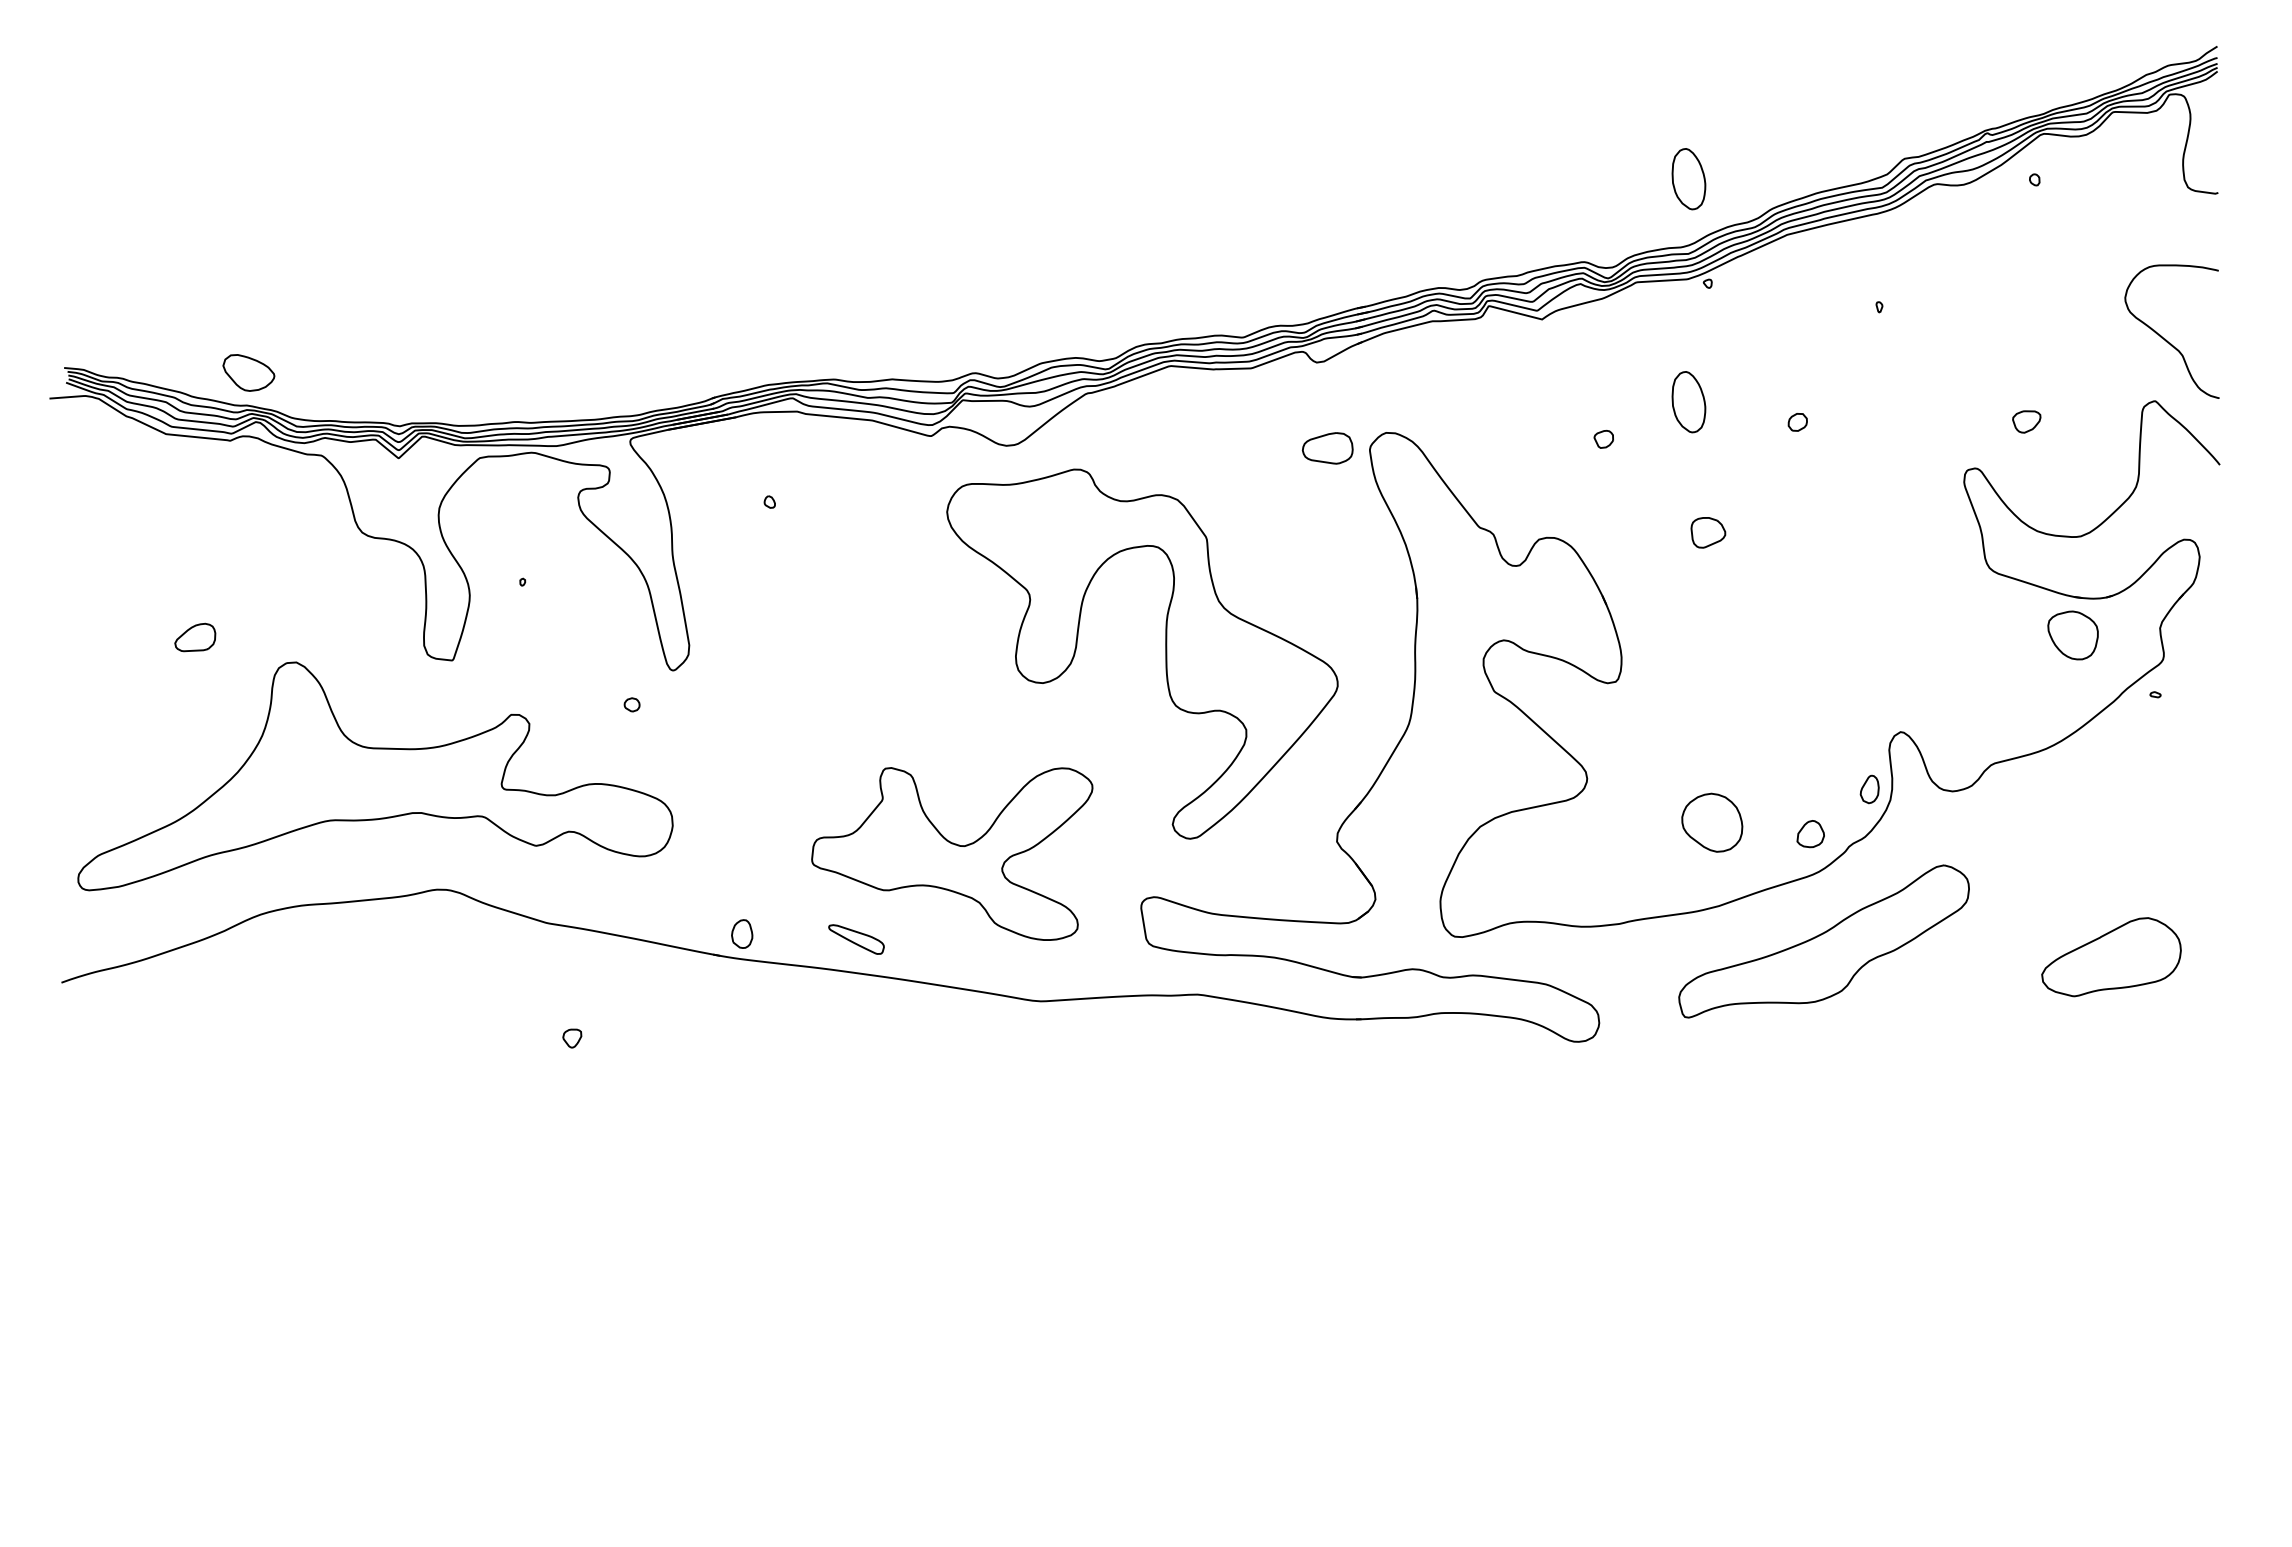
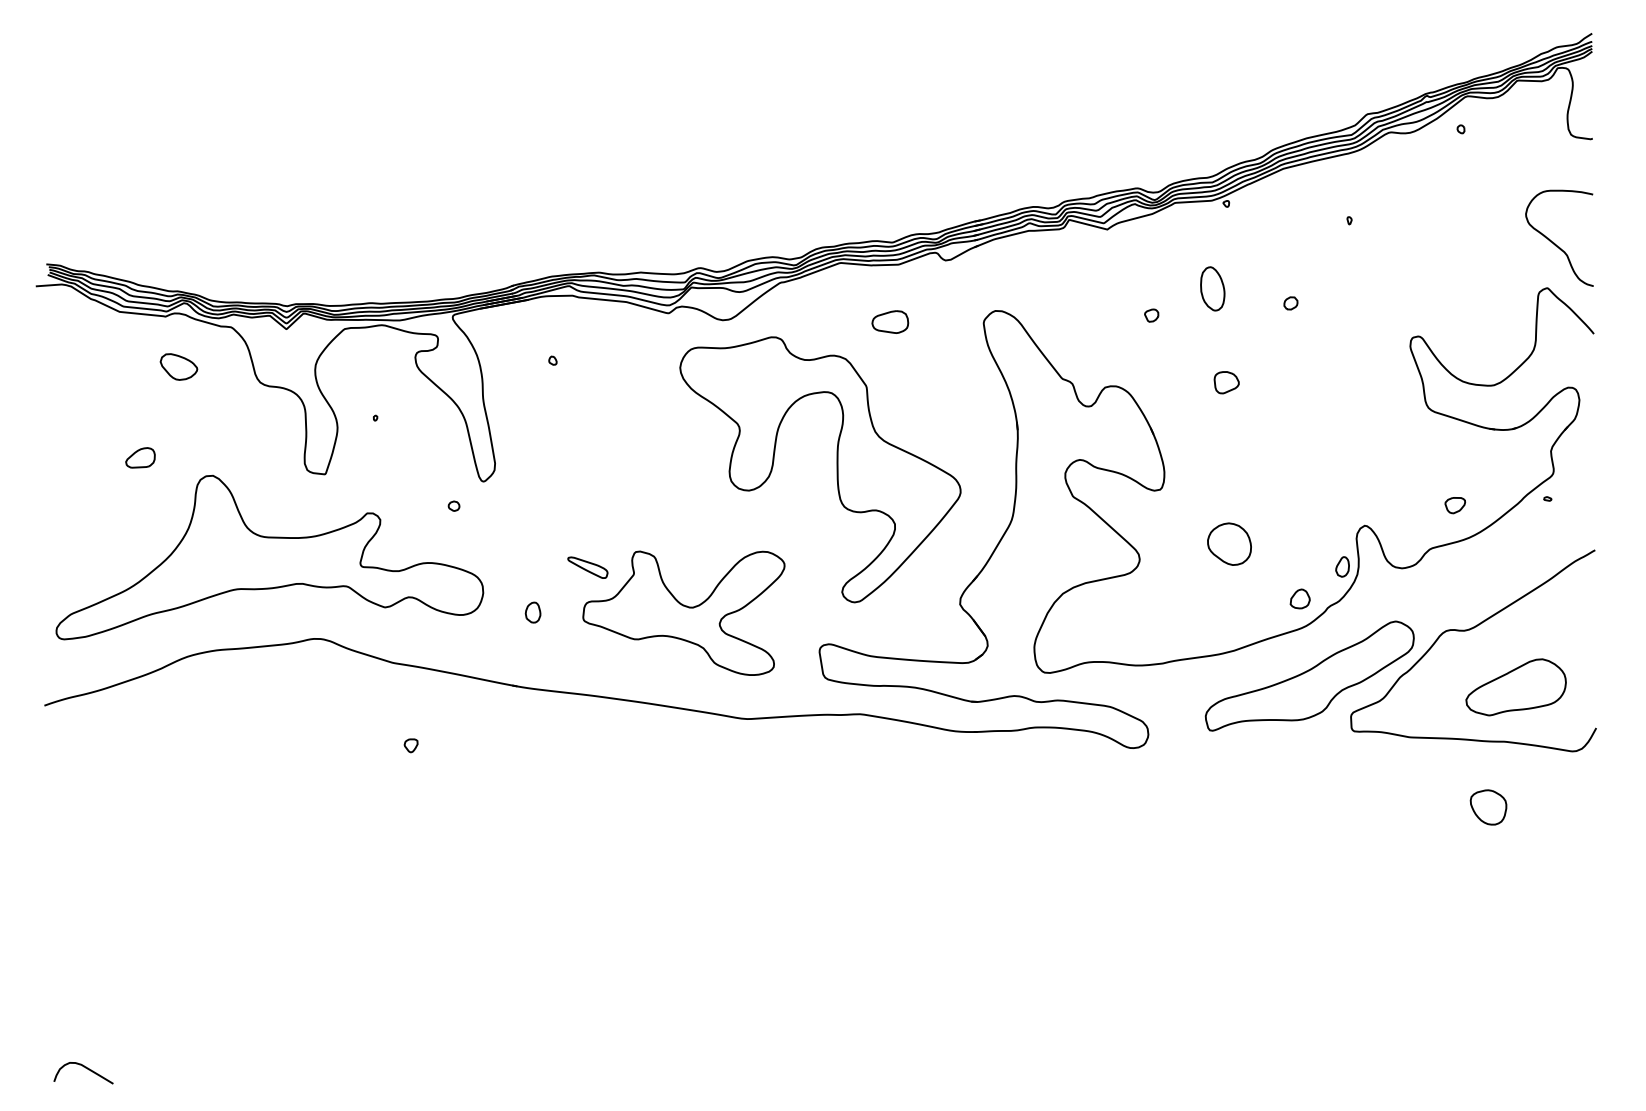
part: (1688, 179) -> (1212, 129), removed
part: (248, 372) -> (178, 366), moved
part: (2026, 421) -> (1455, 505), moved
part: (1327, 448) -> (890, 322), moved
part: (2072, 635) -> (1488, 807), moved
part: (1712, 822) -> (1229, 544), moved
curve: (2044, 878) -> (1468, 630), added
part: (742, 933) -> (533, 612), moved
part: (856, 939) -> (587, 567), moved
curve: (118, 1487) -> (85, 1068), added

